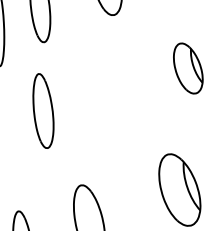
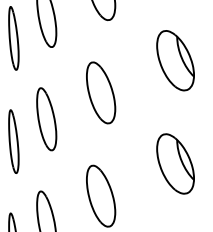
part: (188, 68) -> (175, 60), size x1.43
part: (98, 99) -> (101, 92), added
part: (43, 111) -> (46, 119), moved

